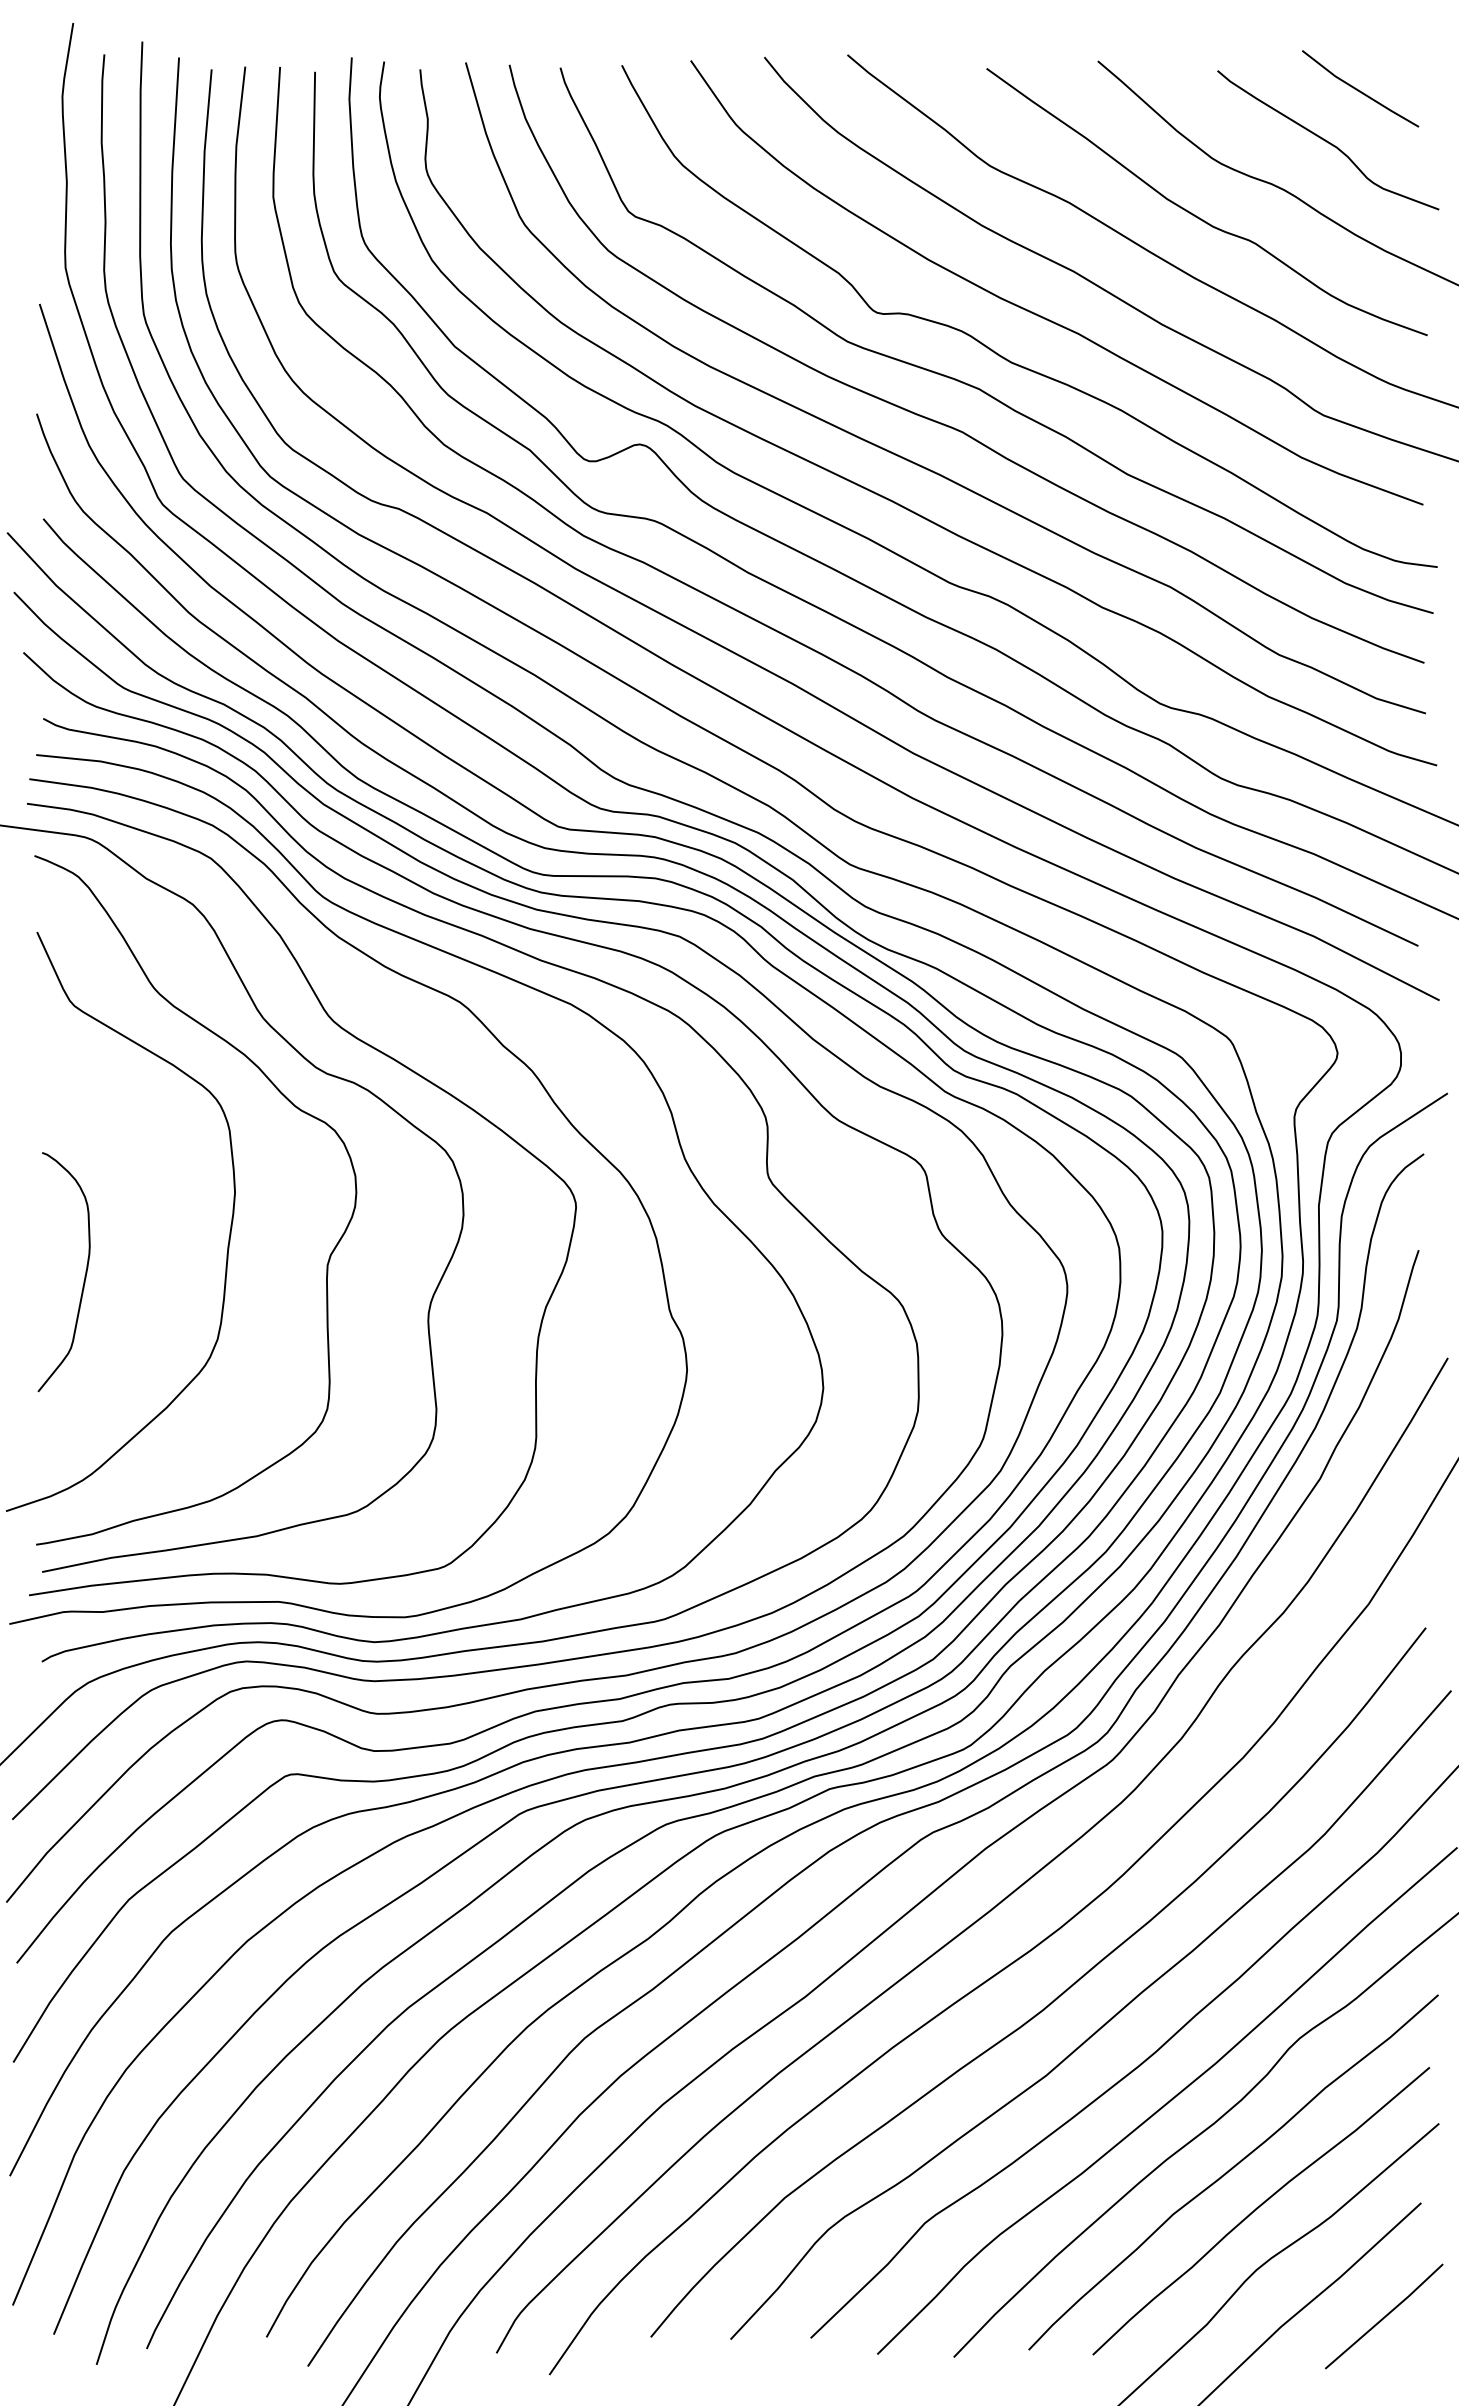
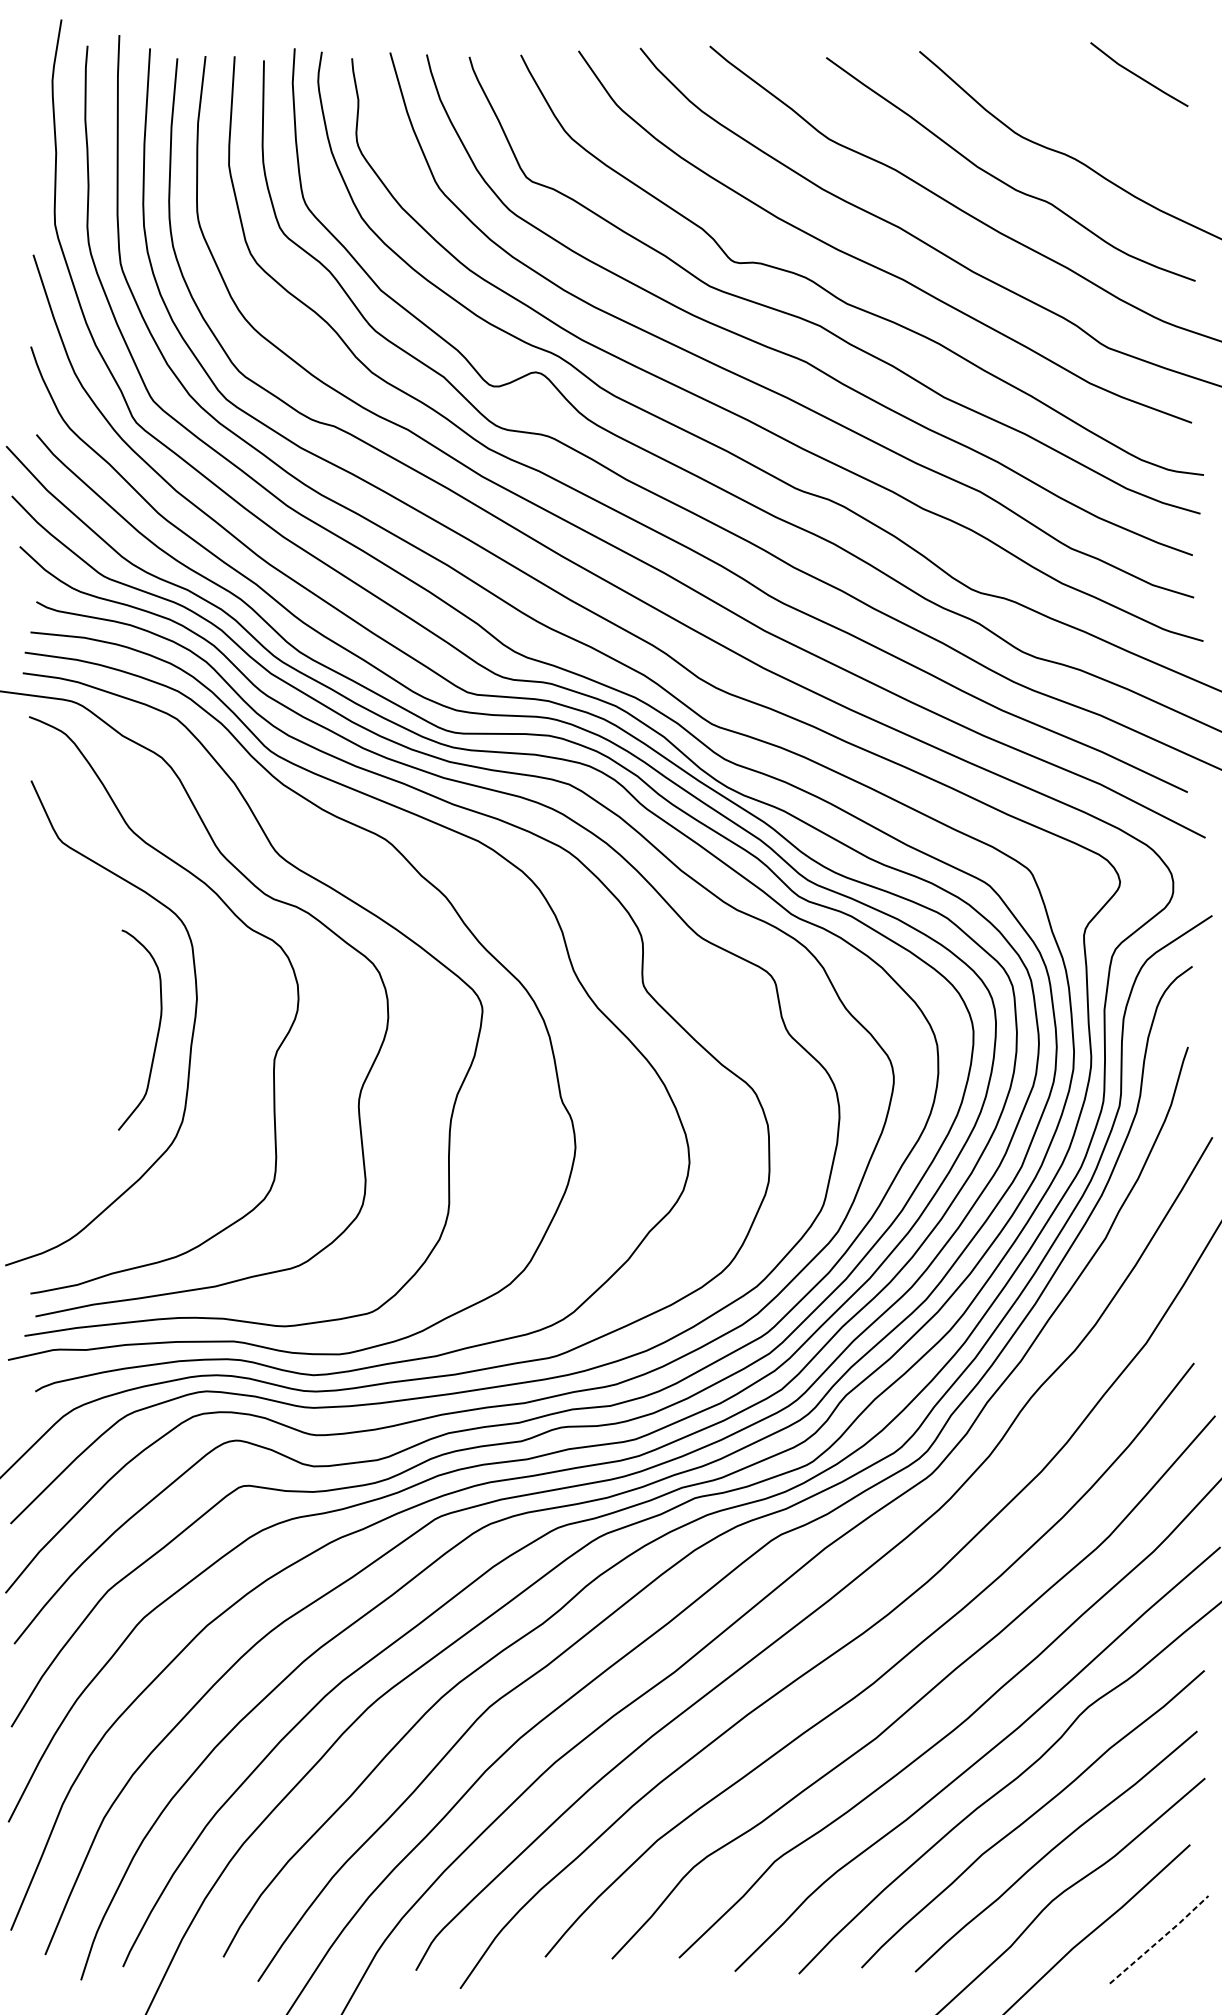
curve: (1327, 140) -> (1111, 117), removed
curve: (84, 1275) -> (157, 1033), moved
line: (1385, 2316) -> (1160, 1939), solid -> dashed

